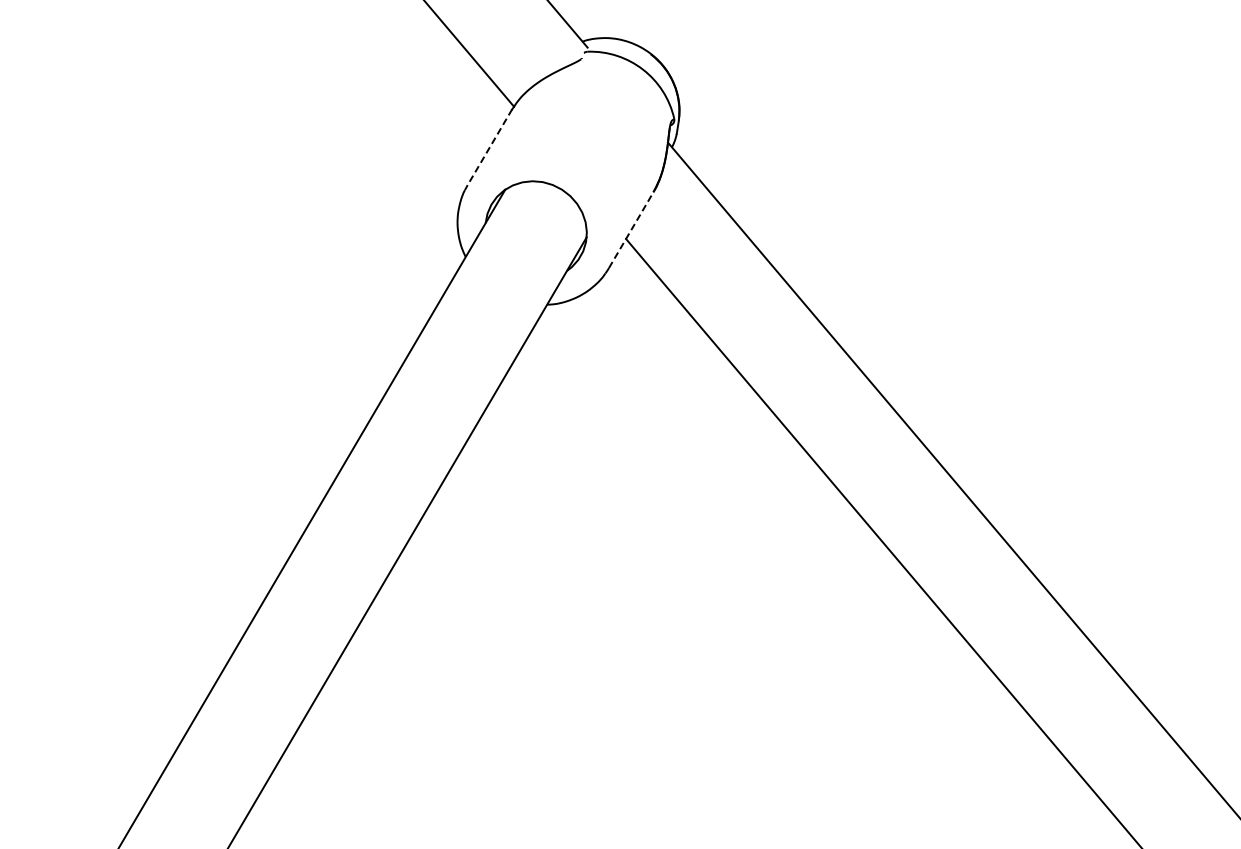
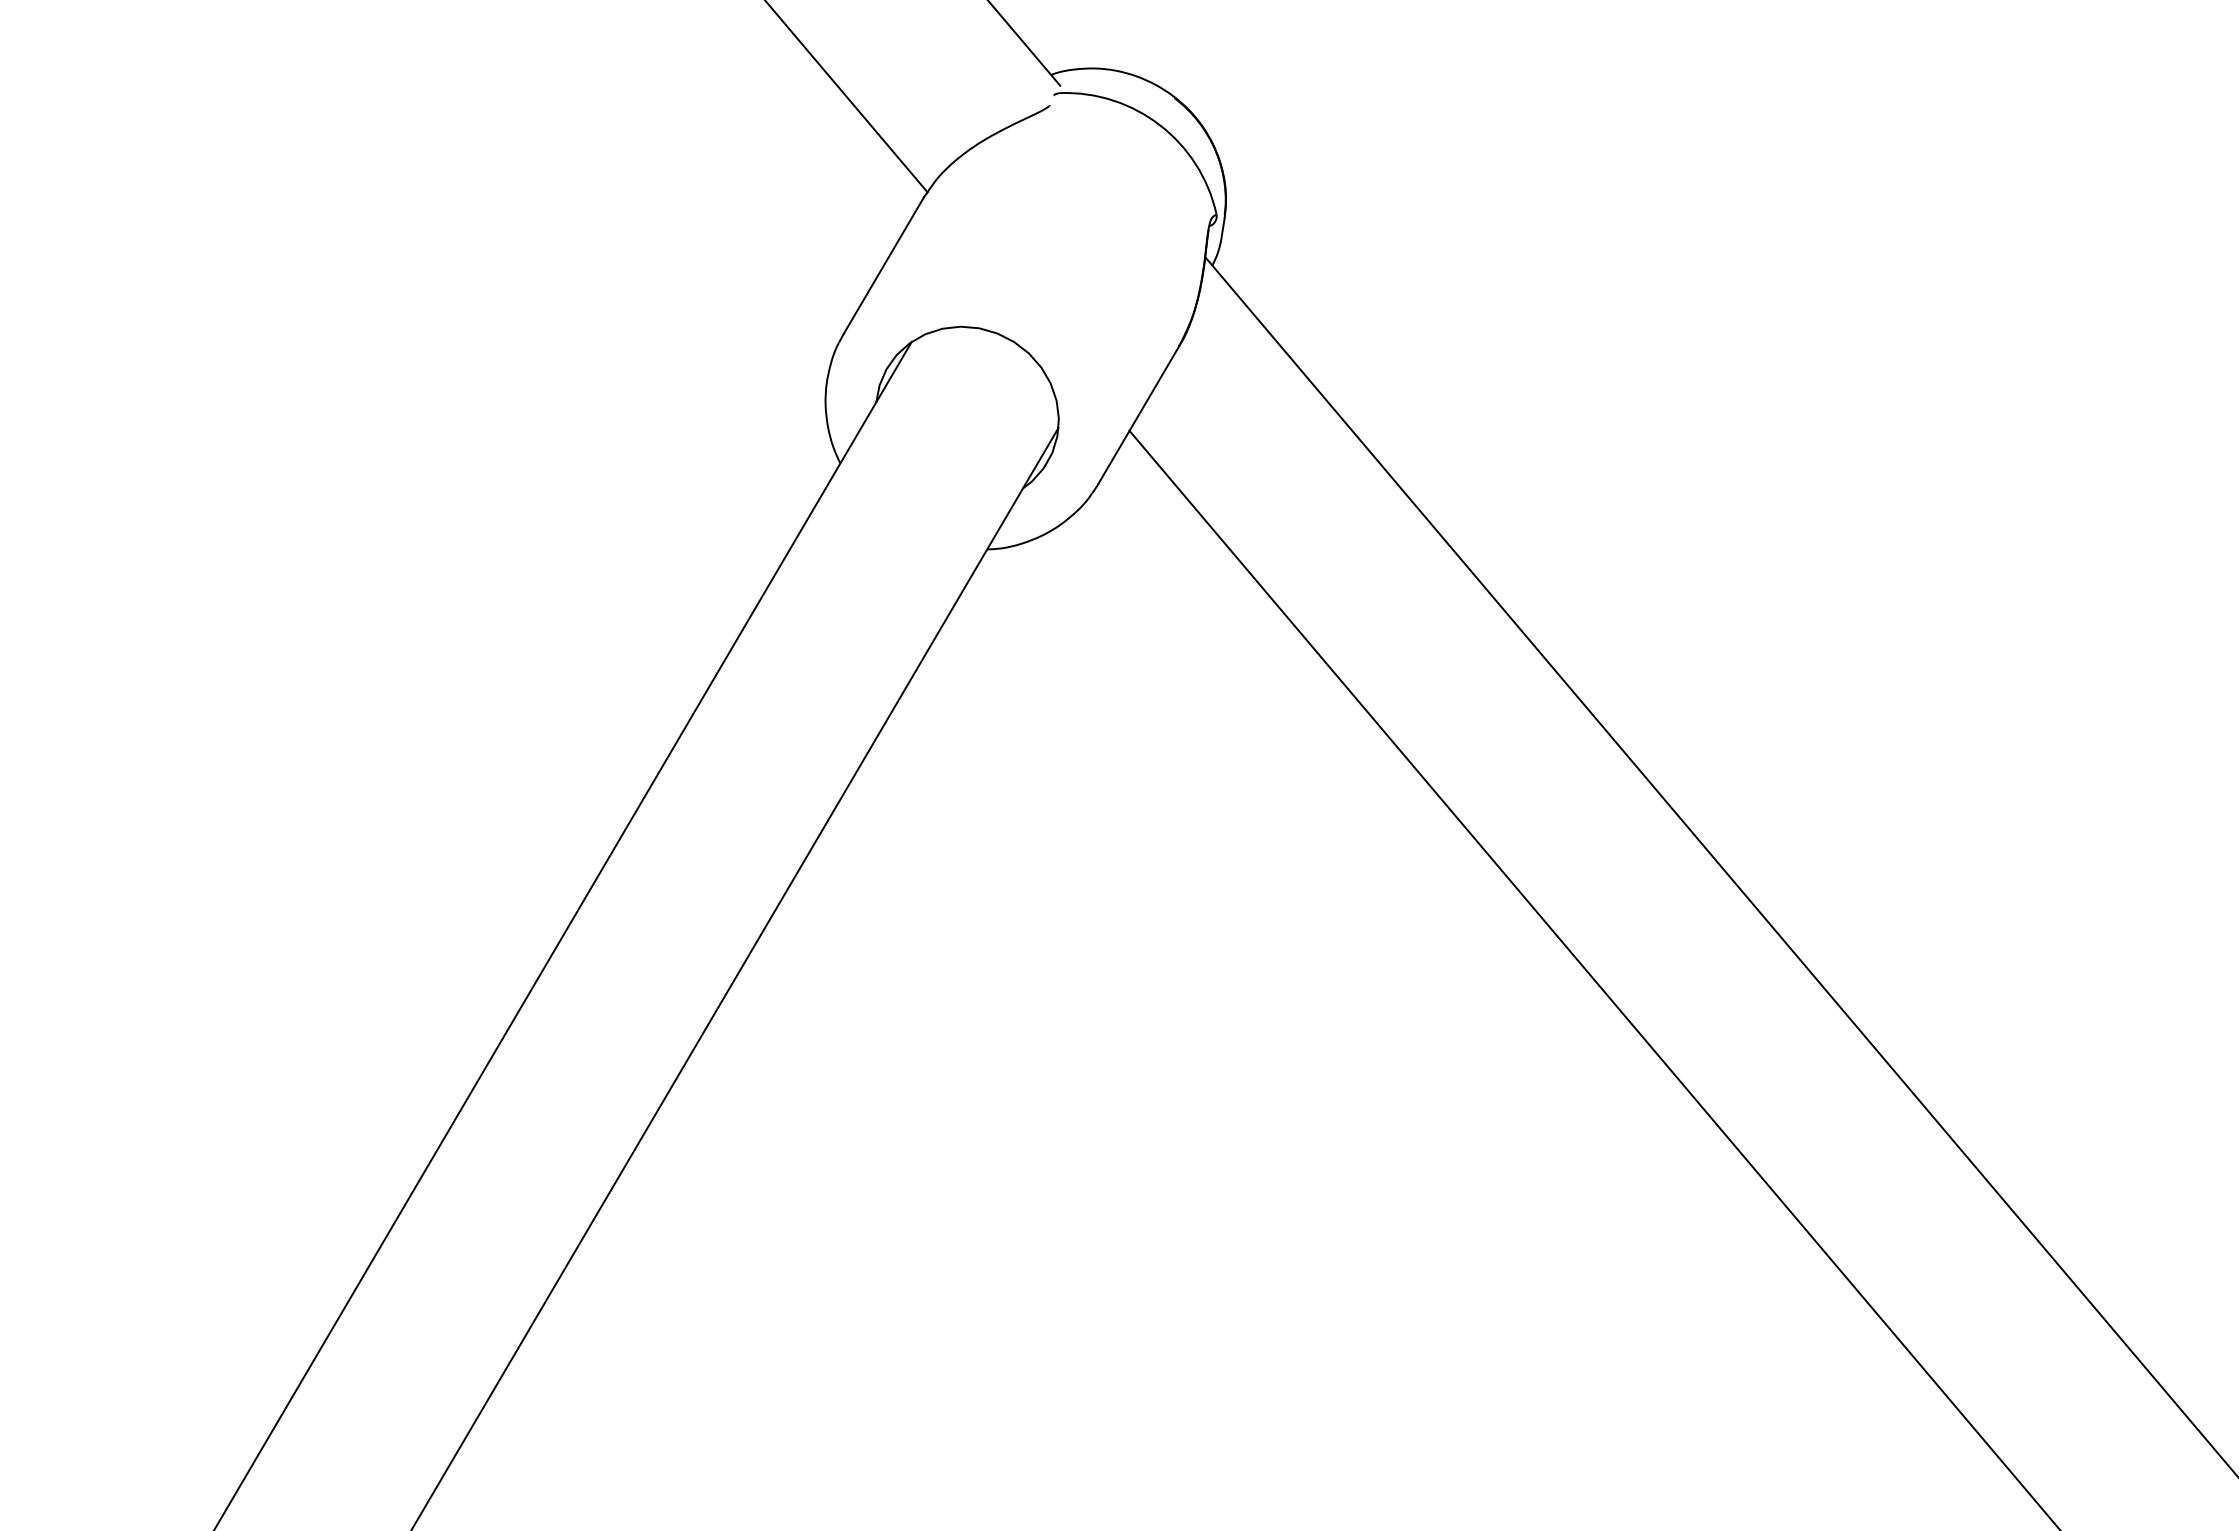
line: (489, 147) -> (883, 265), dashed -> solid
line: (631, 230) -> (1139, 415), dashed -> solid

